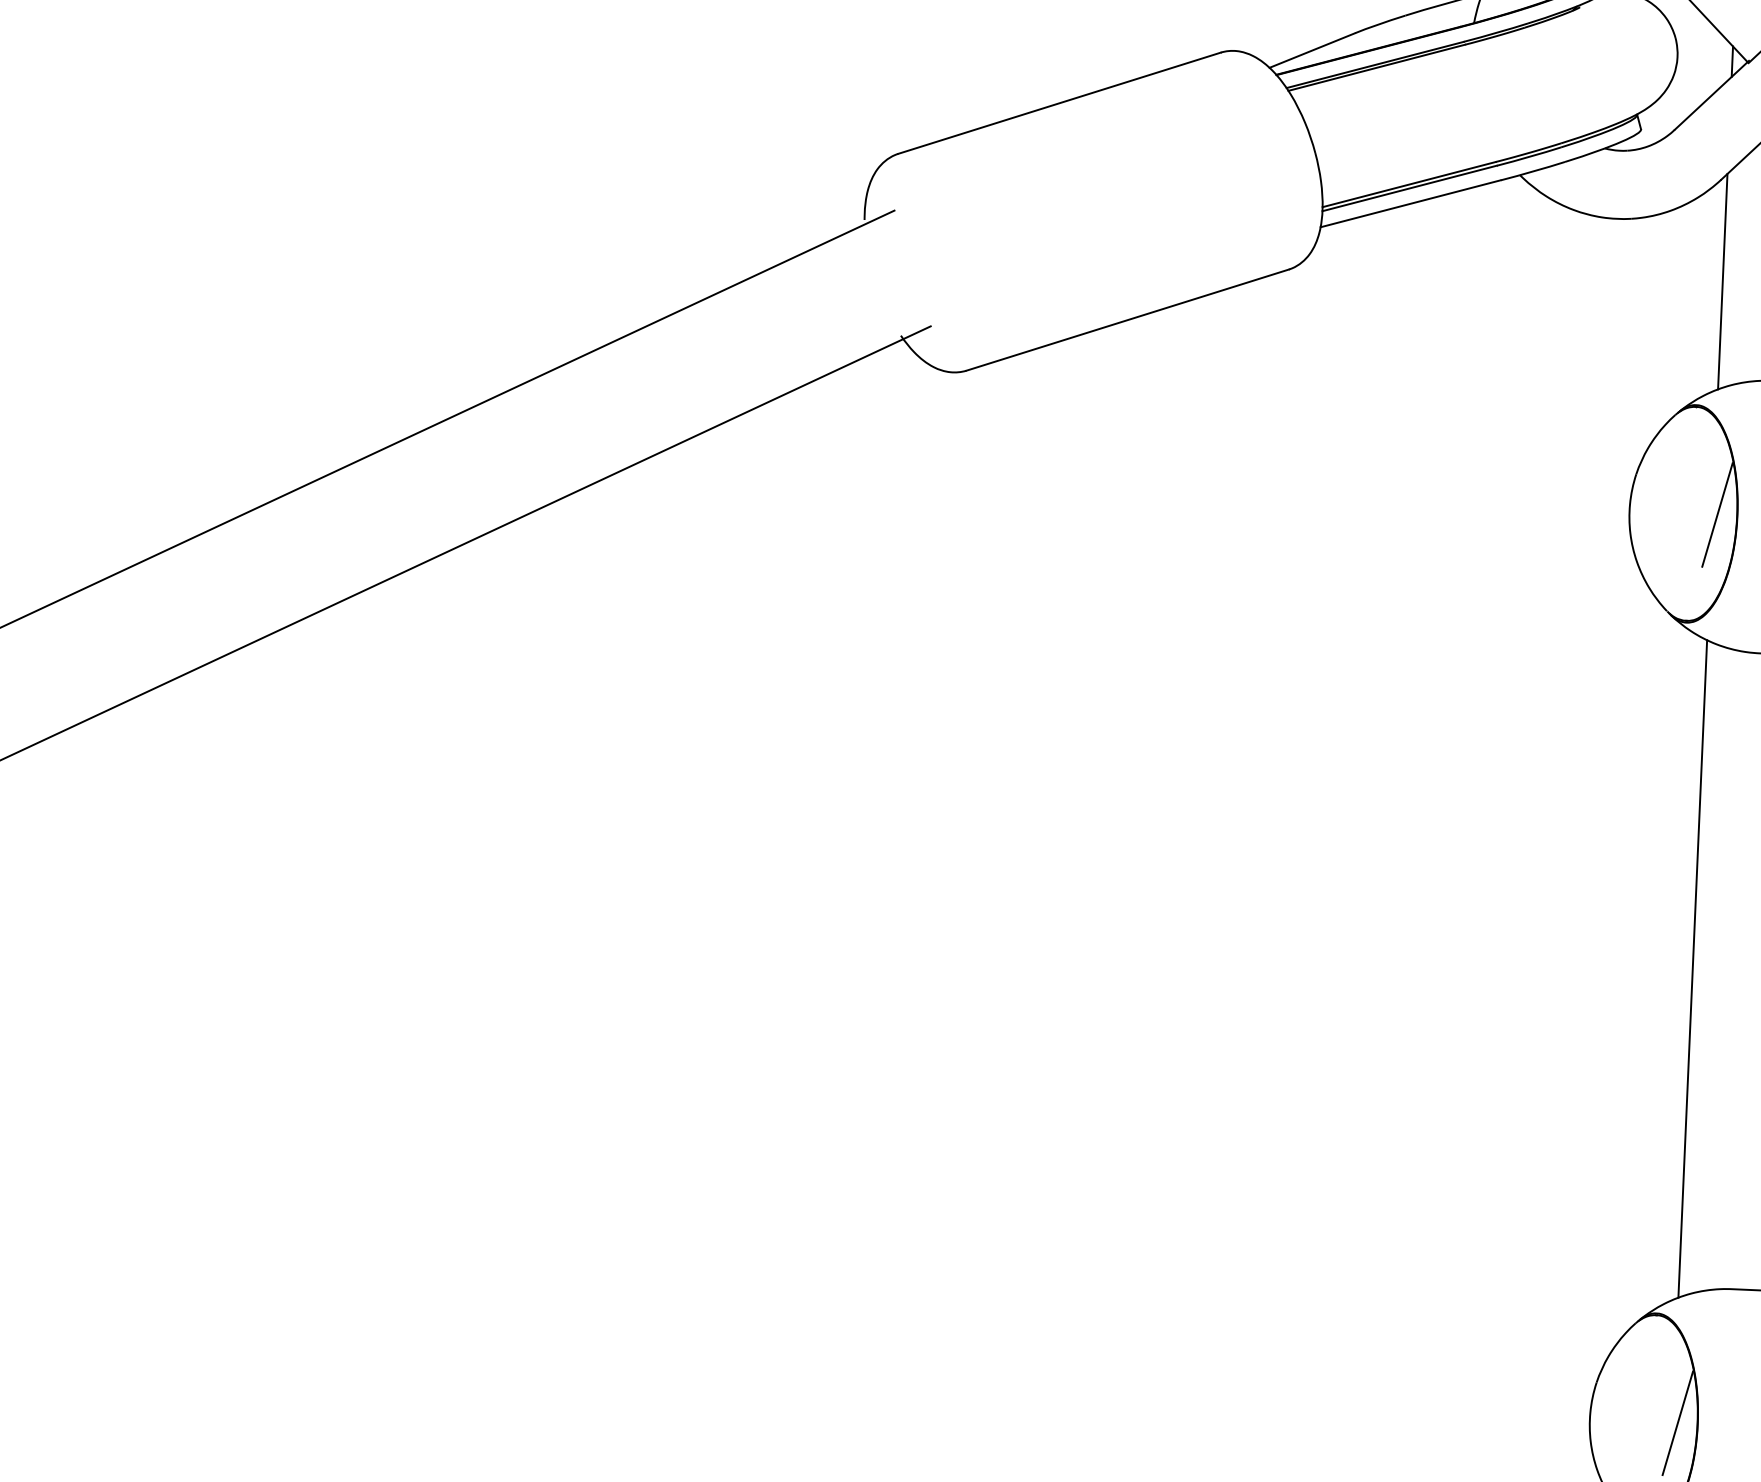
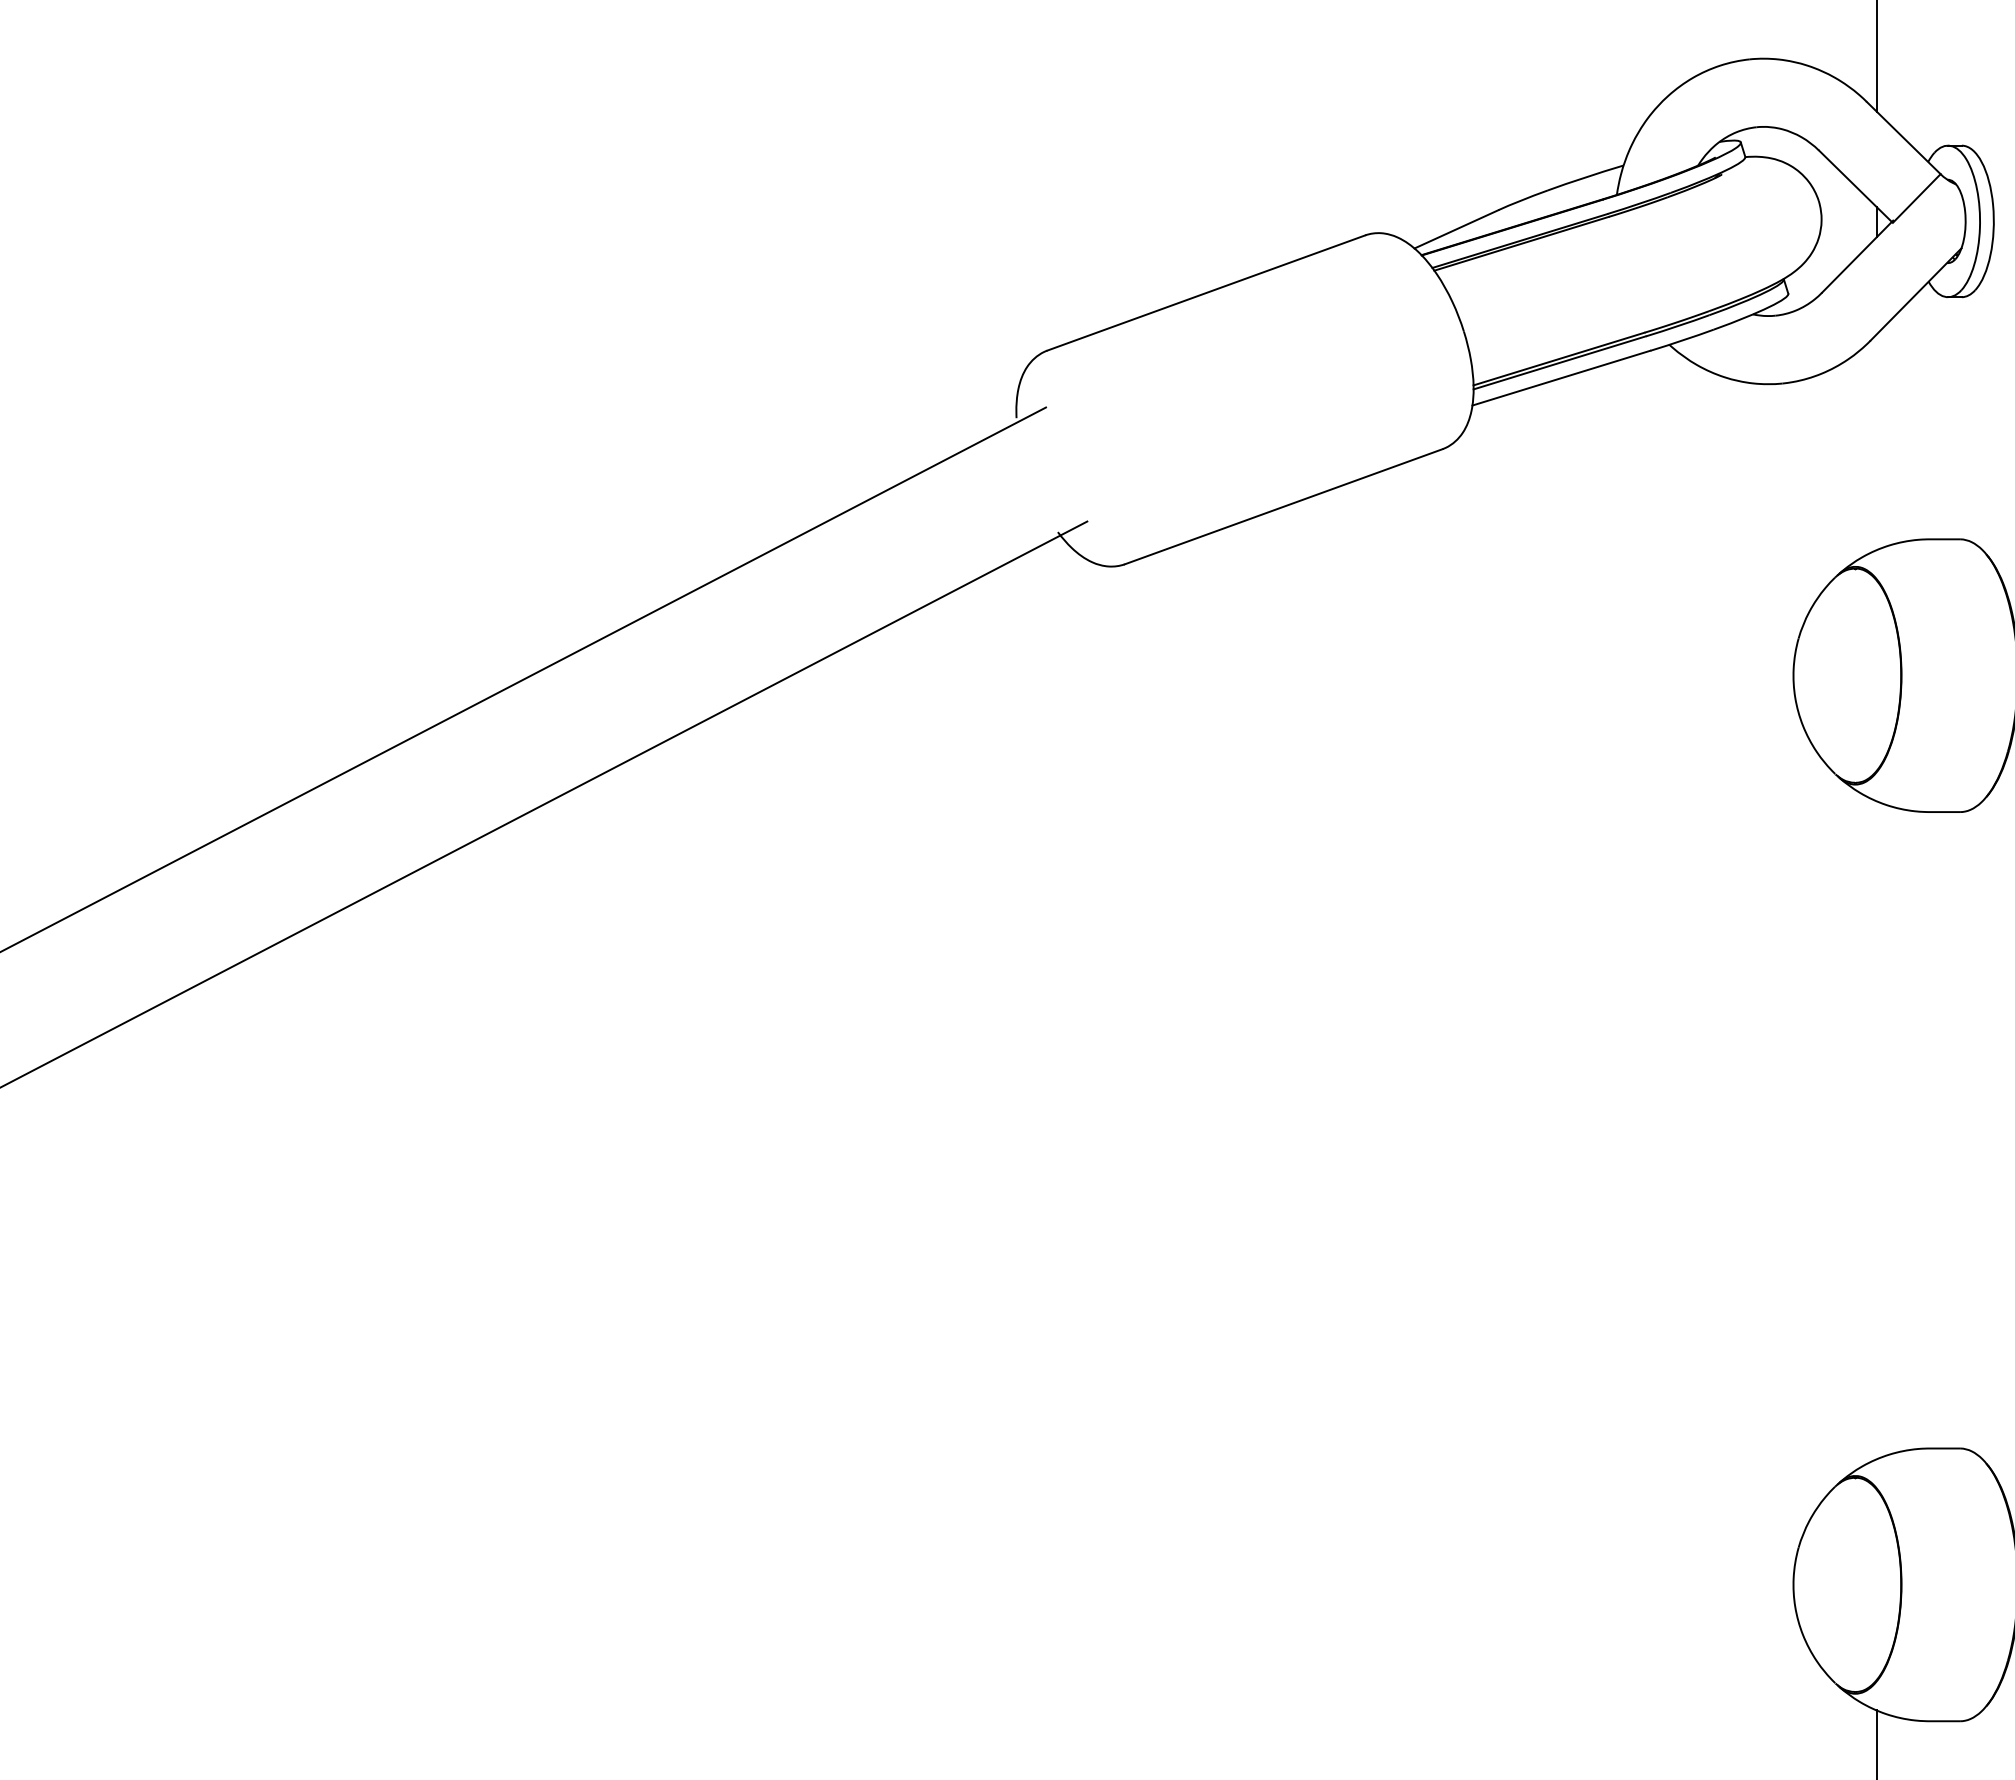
line: (1722, 281) -> (1876, 442), removed
line: (1717, 514) -> (1881, 675), removed
line: (1692, 969) -> (1876, 1130), removed
line: (1677, 1422) -> (1881, 1584), removed

